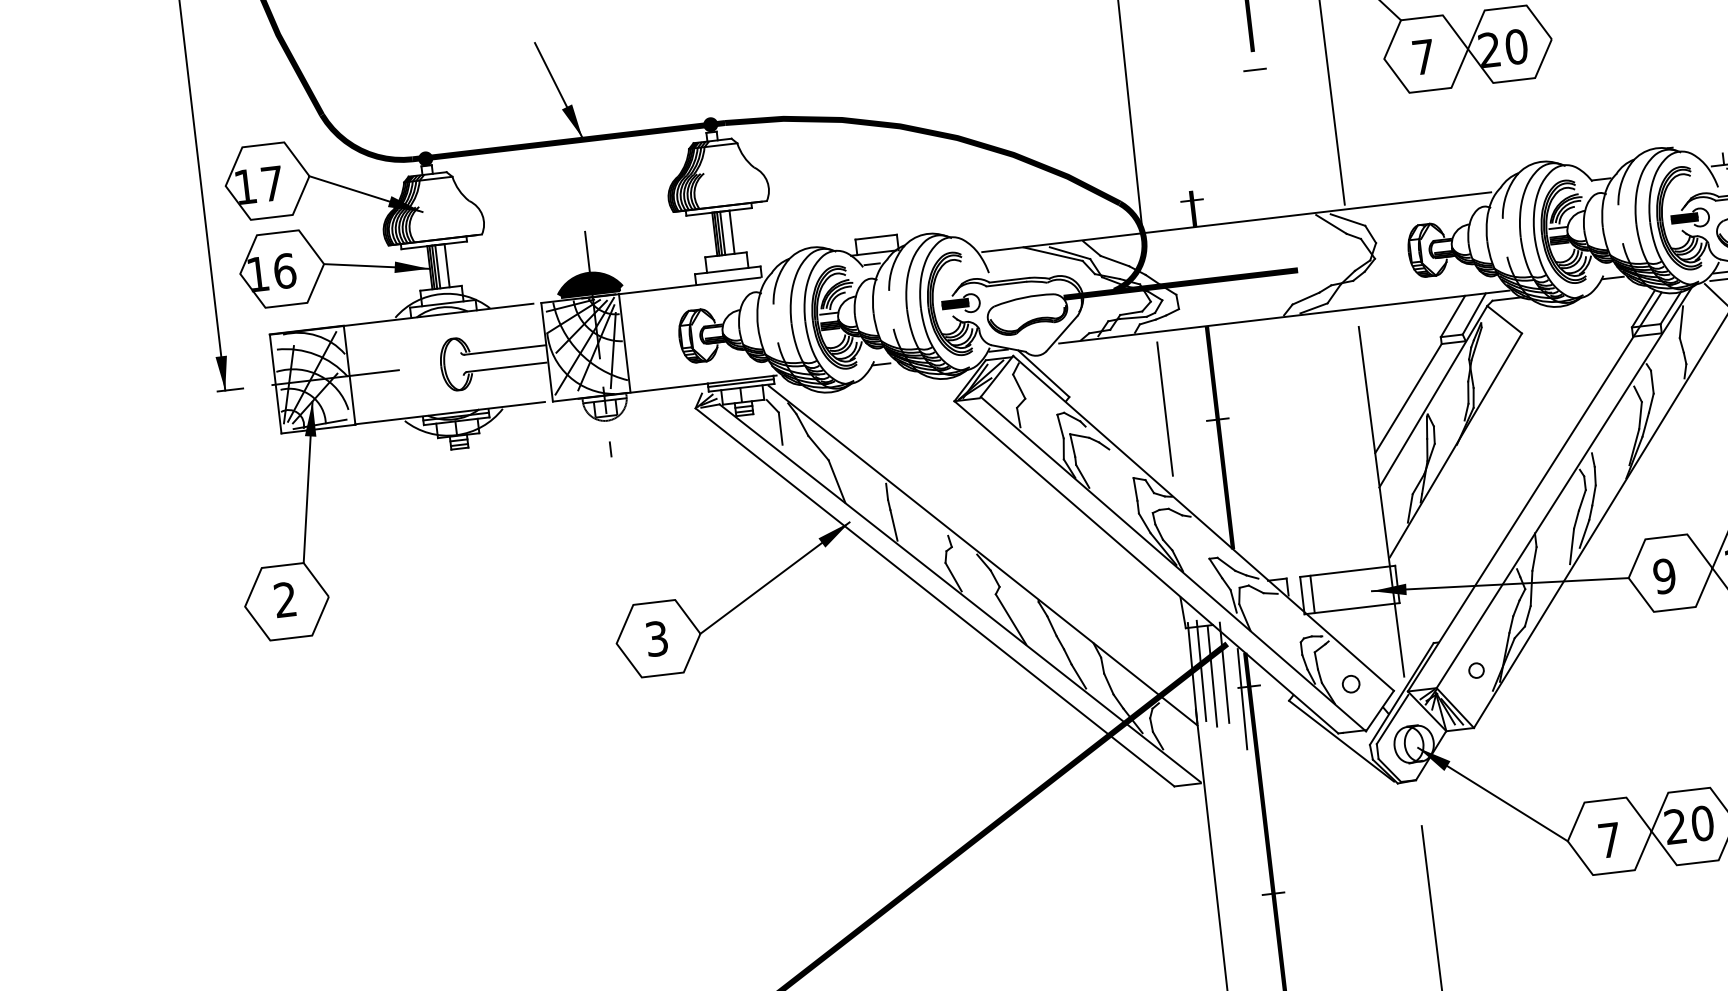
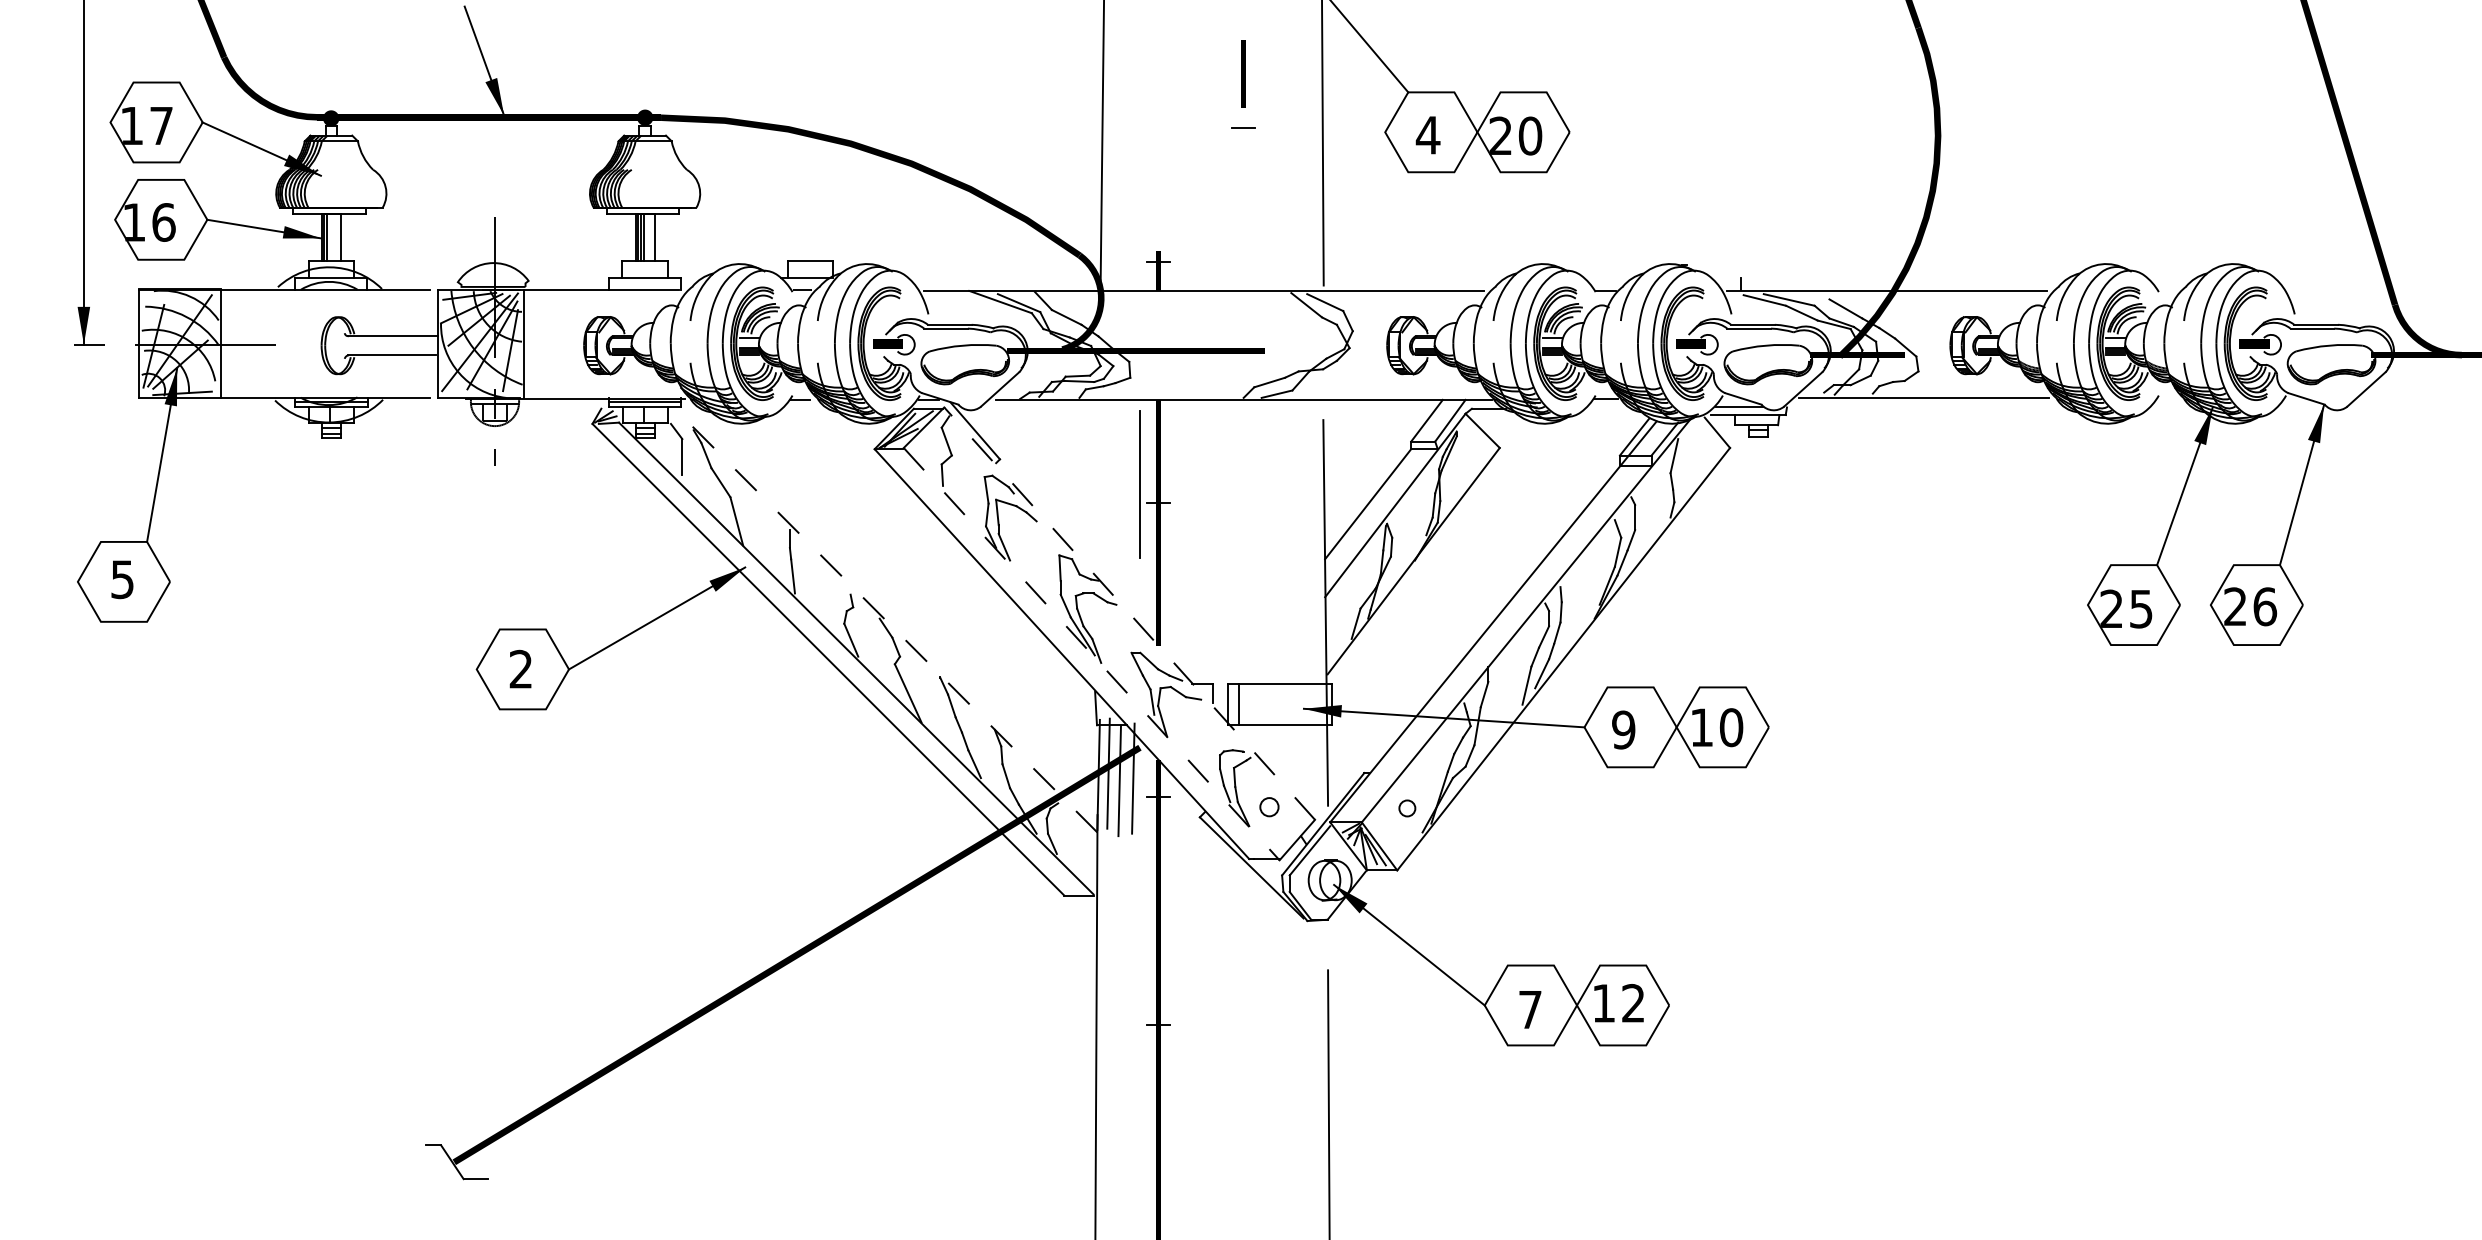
text: (1423, 57) -> (1427, 135), 7 -> 4
line: (437, 267) -> (330, 237), removed
fill: (588, 283) -> (492, 274), removed
line: (1164, 409) -> (1139, 484), moved
line: (1203, 523) -> (1129, 613), solid -> dashed
line: (982, 555) -> (885, 620), solid -> dashed
line: (1173, 564) -> (1091, 654), solid -> dashed
text: (285, 599) -> (122, 579), 2 -> 5
text: (656, 639) -> (520, 669), 3 -> 2
line: (1242, 699) -> (1149, 809), removed
text: (1688, 824) -> (1618, 1002), 20 -> 12

